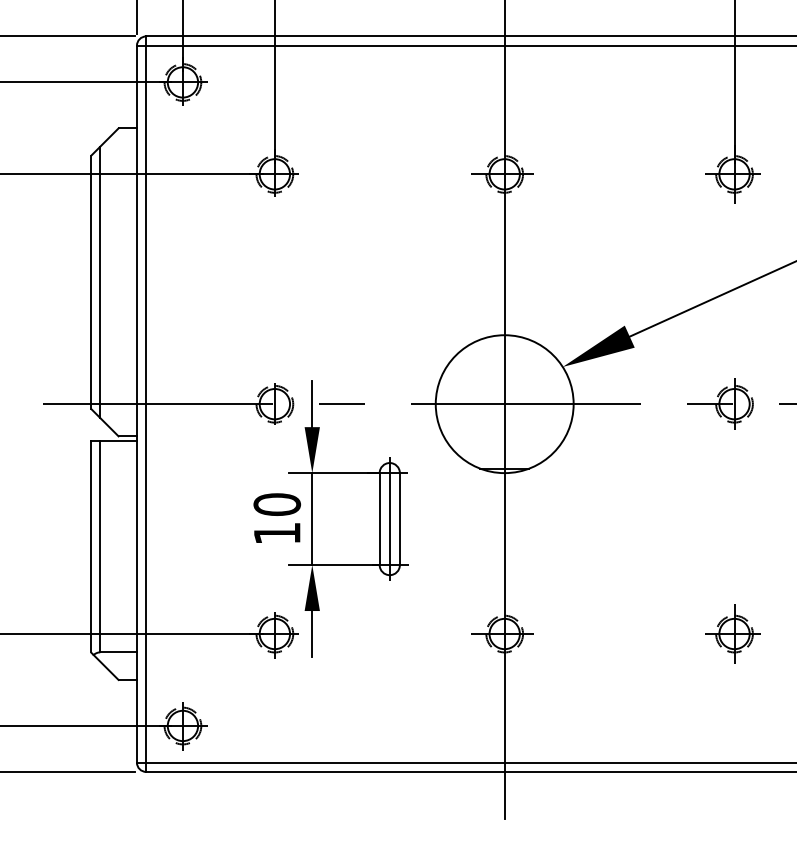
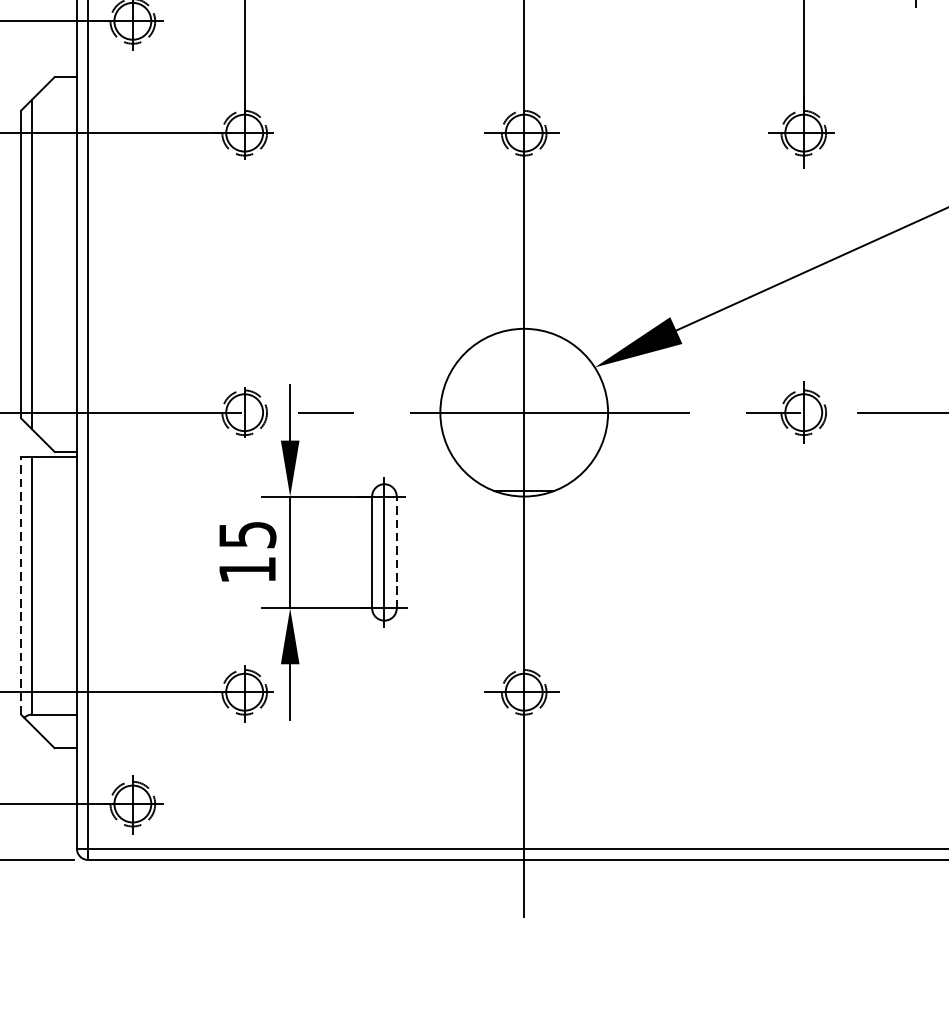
text: (277, 504) -> (247, 534), 10 -> 15
line: (399, 519) -> (396, 552), solid -> dashed
line: (91, 546) -> (21, 585), solid -> dashed
part: (732, 633) -> (801, 691), removed

